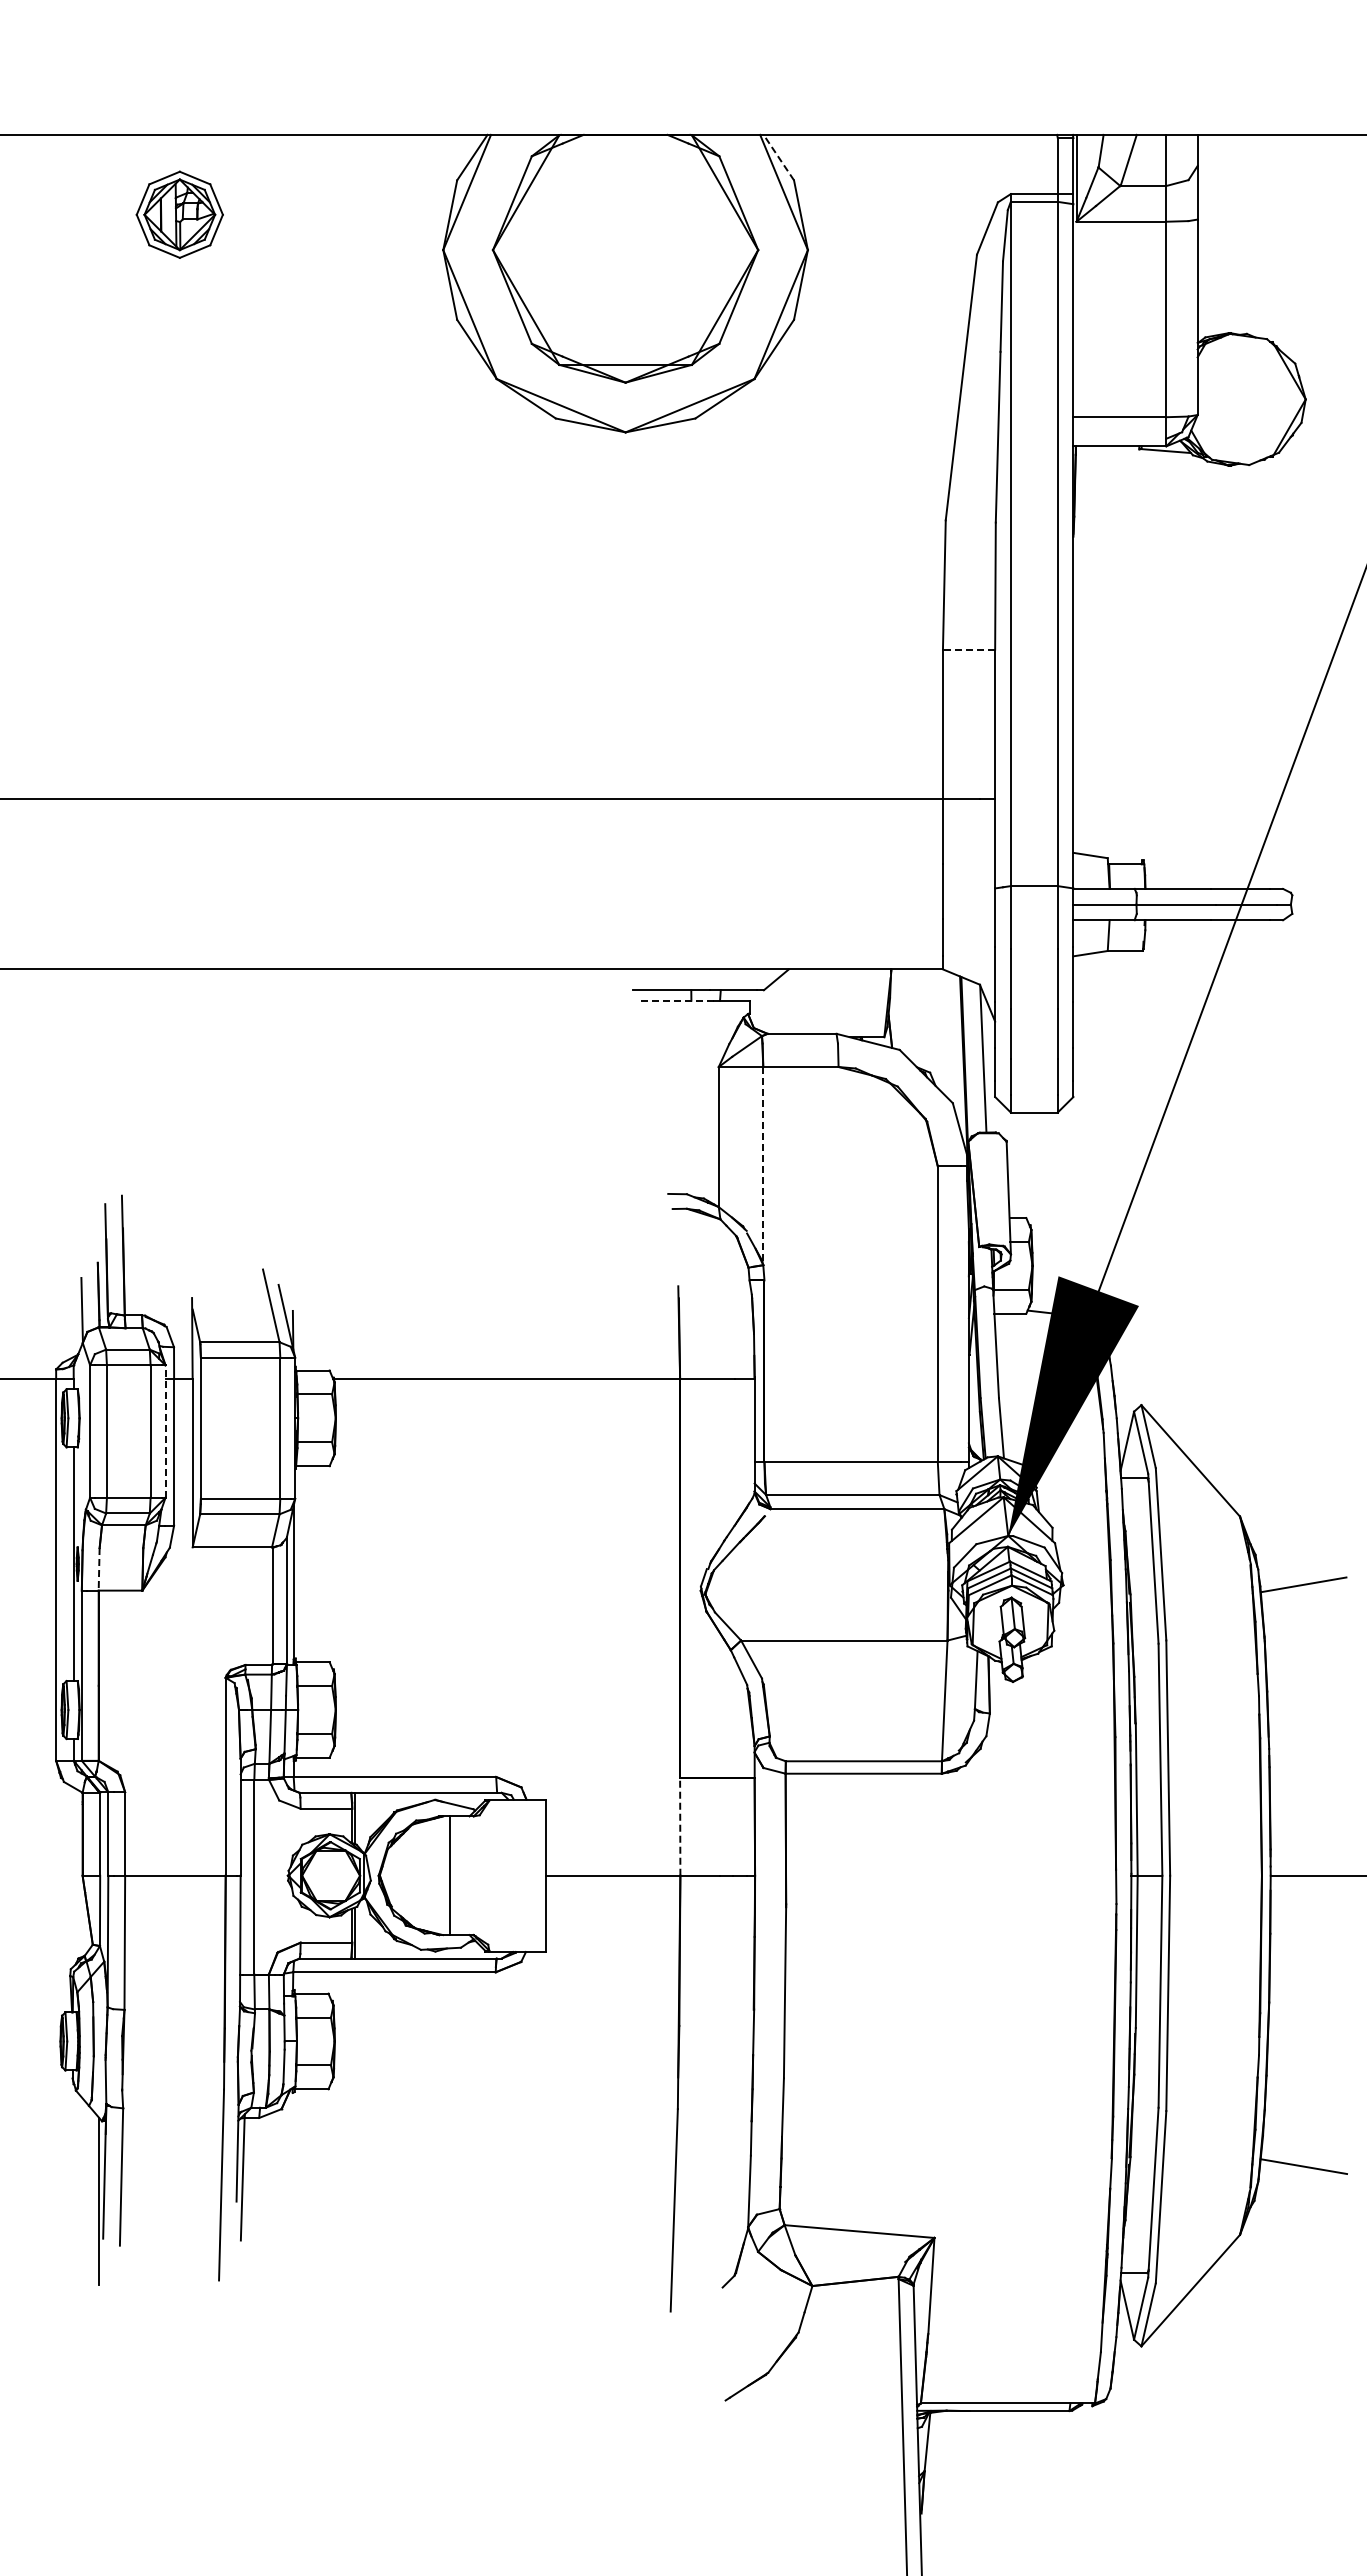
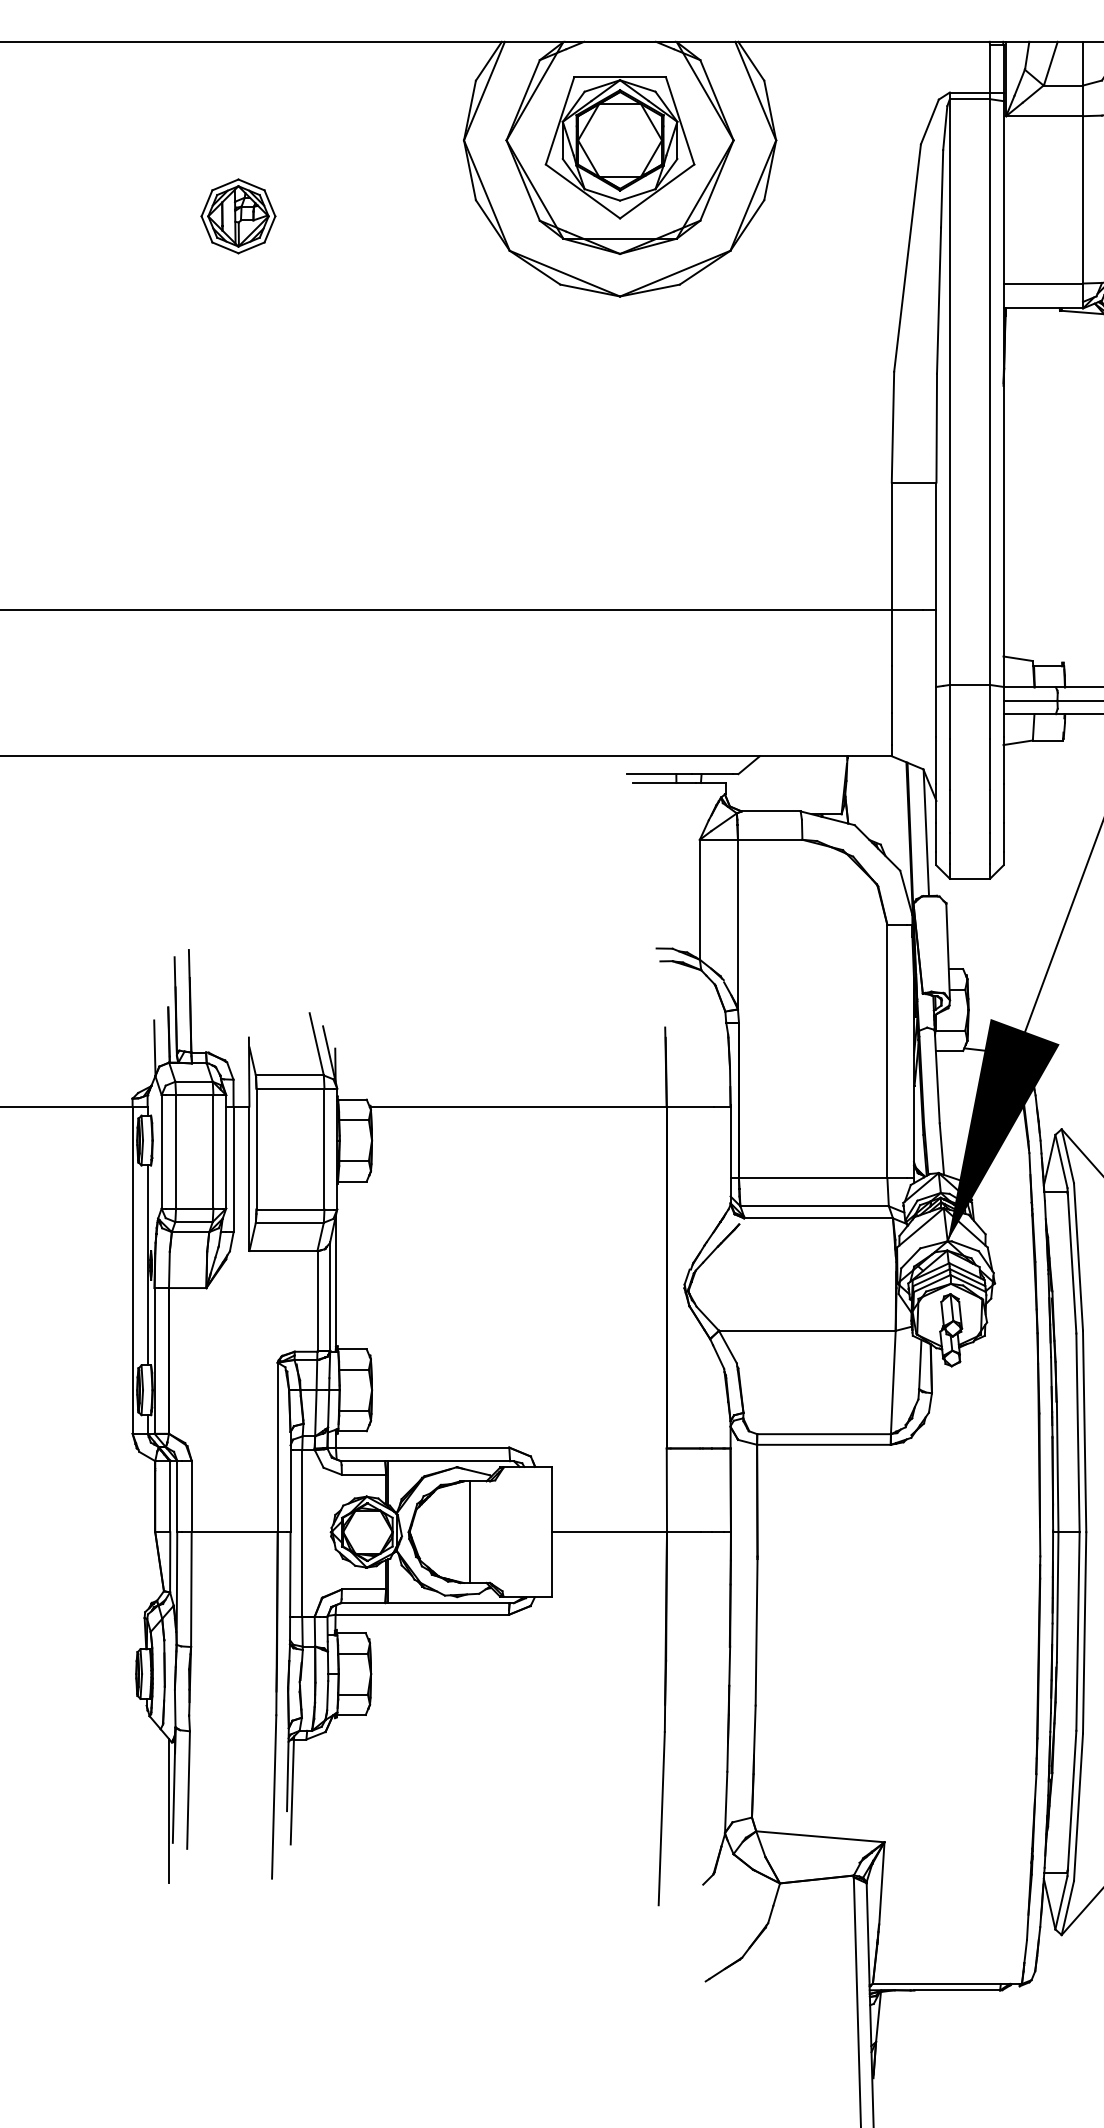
line: (778, 157) -> (750, 61), dashed -> solid
part: (179, 214) -> (238, 216), moved
part: (625, 258) -> (620, 147), added
line: (968, 649) -> (913, 482), dashed -> solid
line: (677, 1000) -> (664, 782), dashed -> solid
line: (763, 1166) -> (738, 924), dashed -> solid
line: (165, 1431) -> (226, 1151), dashed -> solid
line: (99, 1569) -> (169, 1269), dashed -> solid
line: (680, 1826) -> (667, 1490), dashed -> solid

